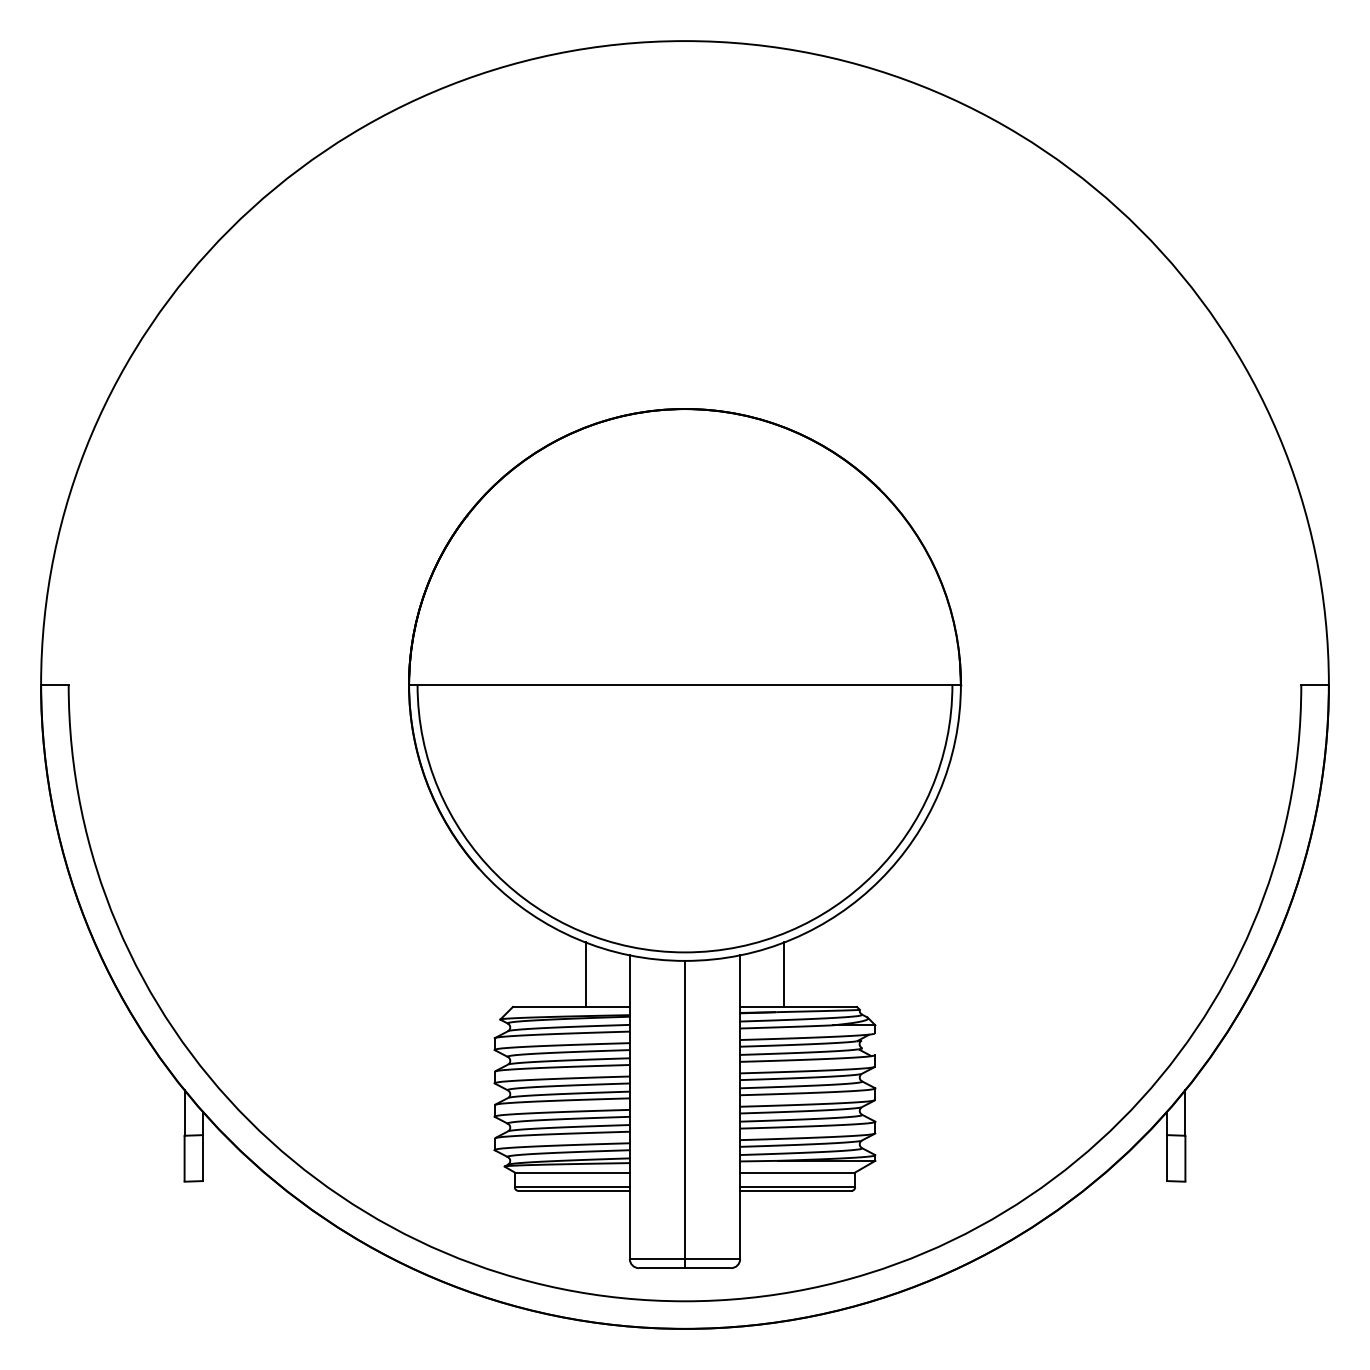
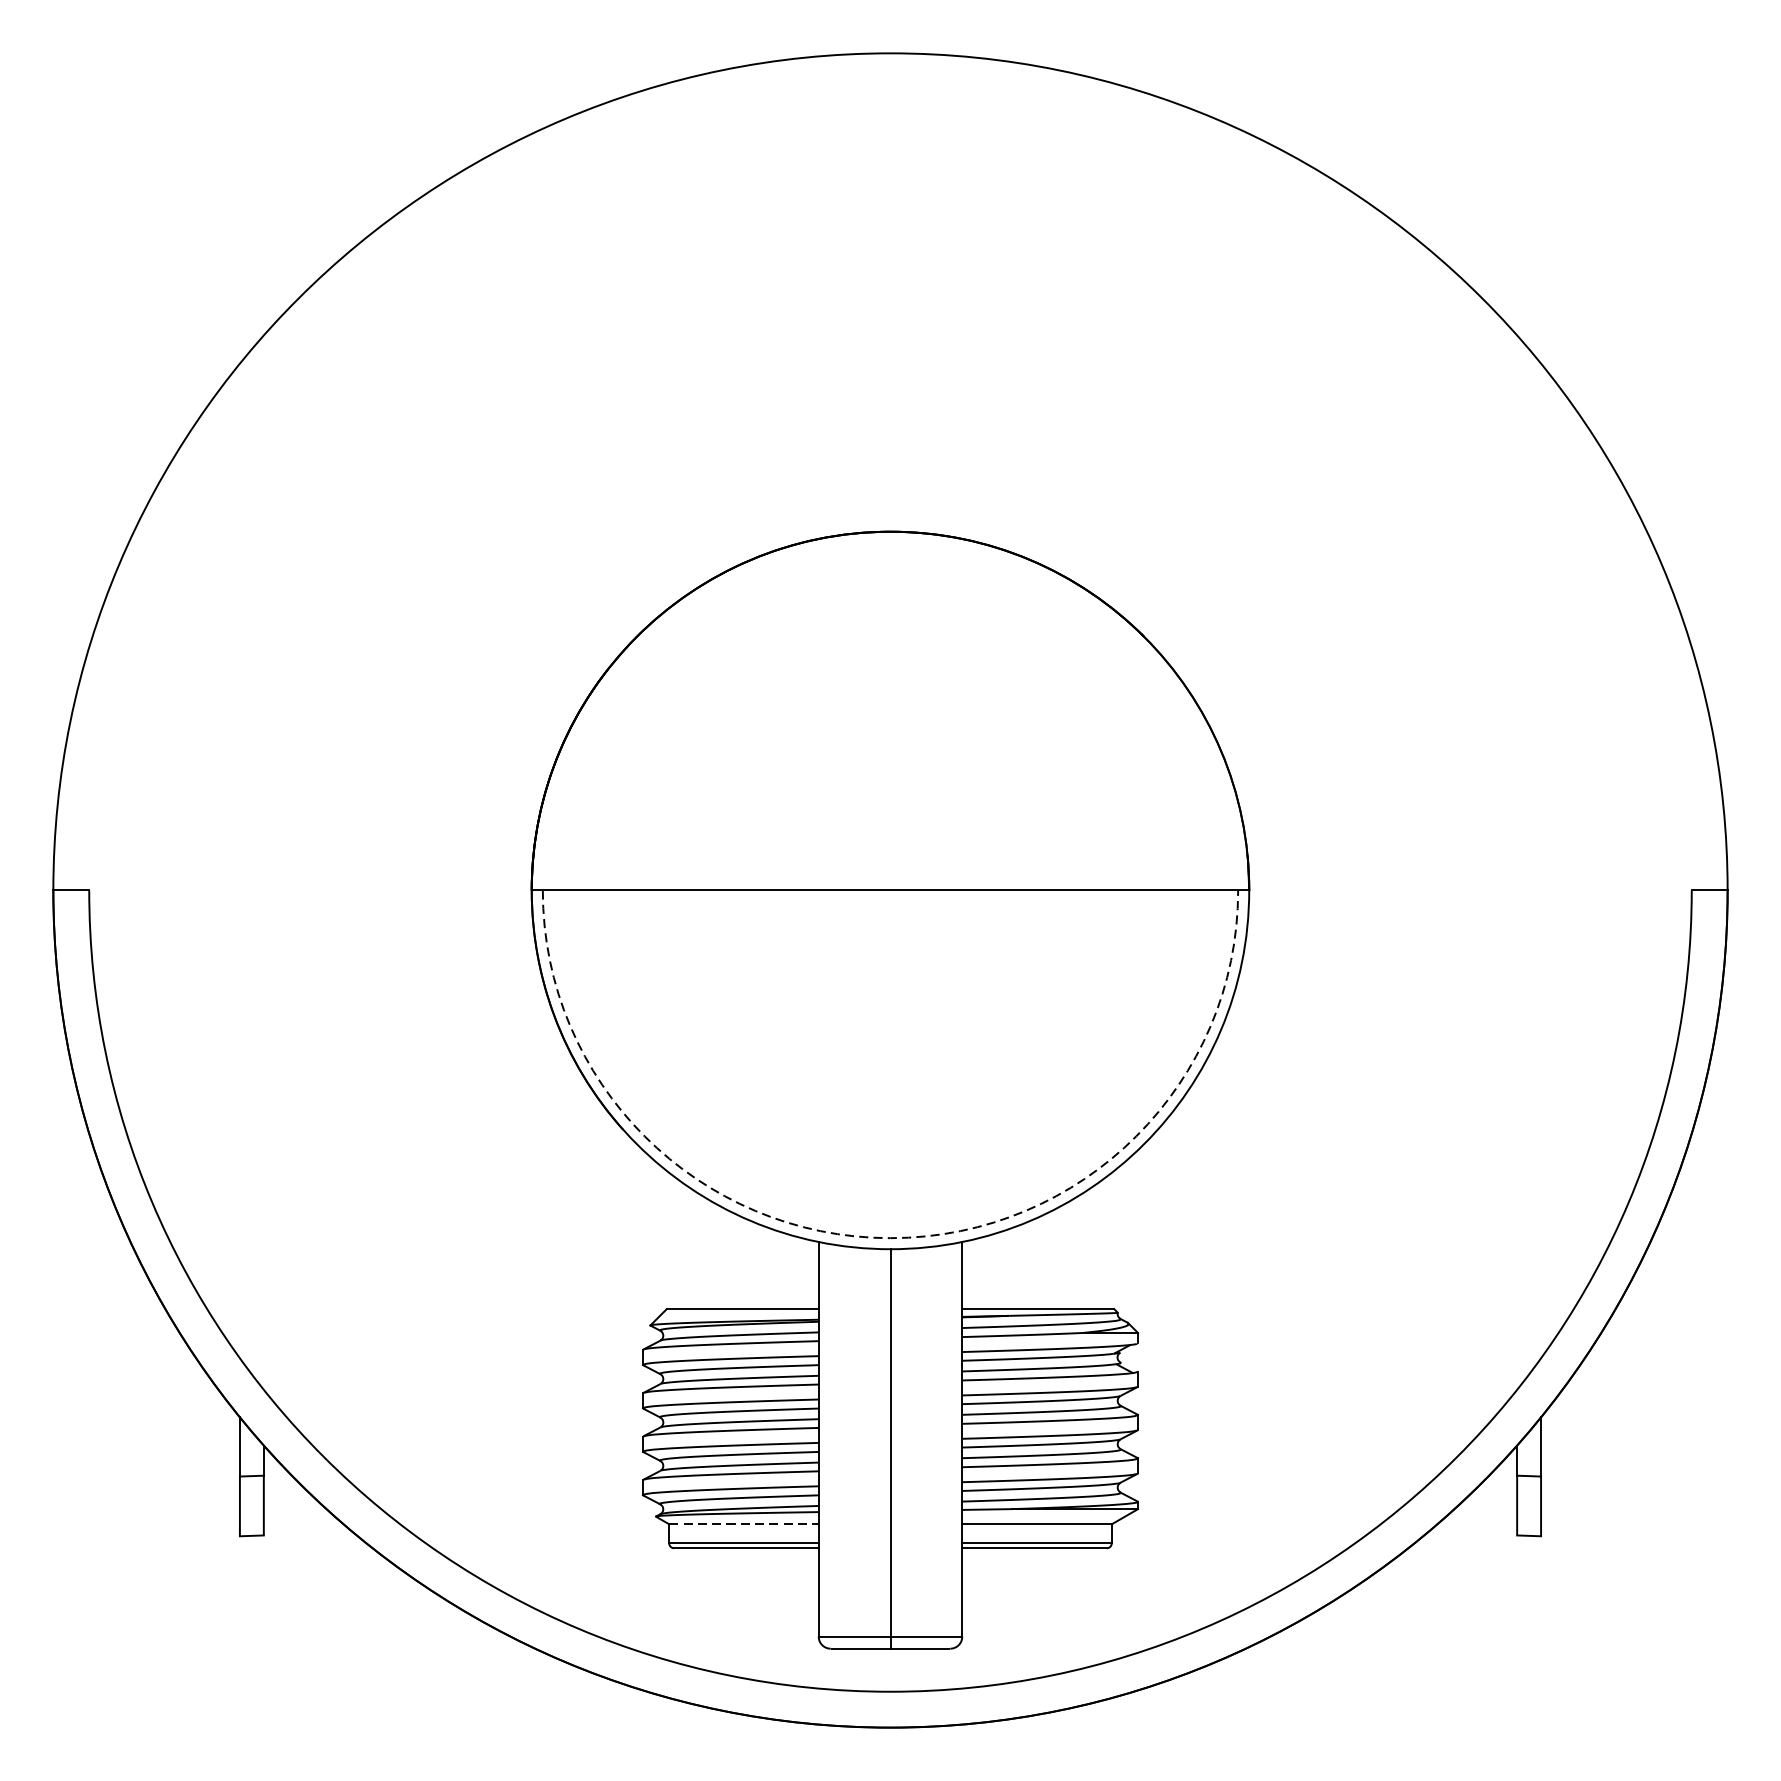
arc: (684, 952) -> (889, 1238), solid -> dashed
line: (585, 974) -> (761, 1266), removed
line: (784, 974) -> (1019, 1266), removed
line: (572, 1172) -> (744, 1524), solid -> dashed

